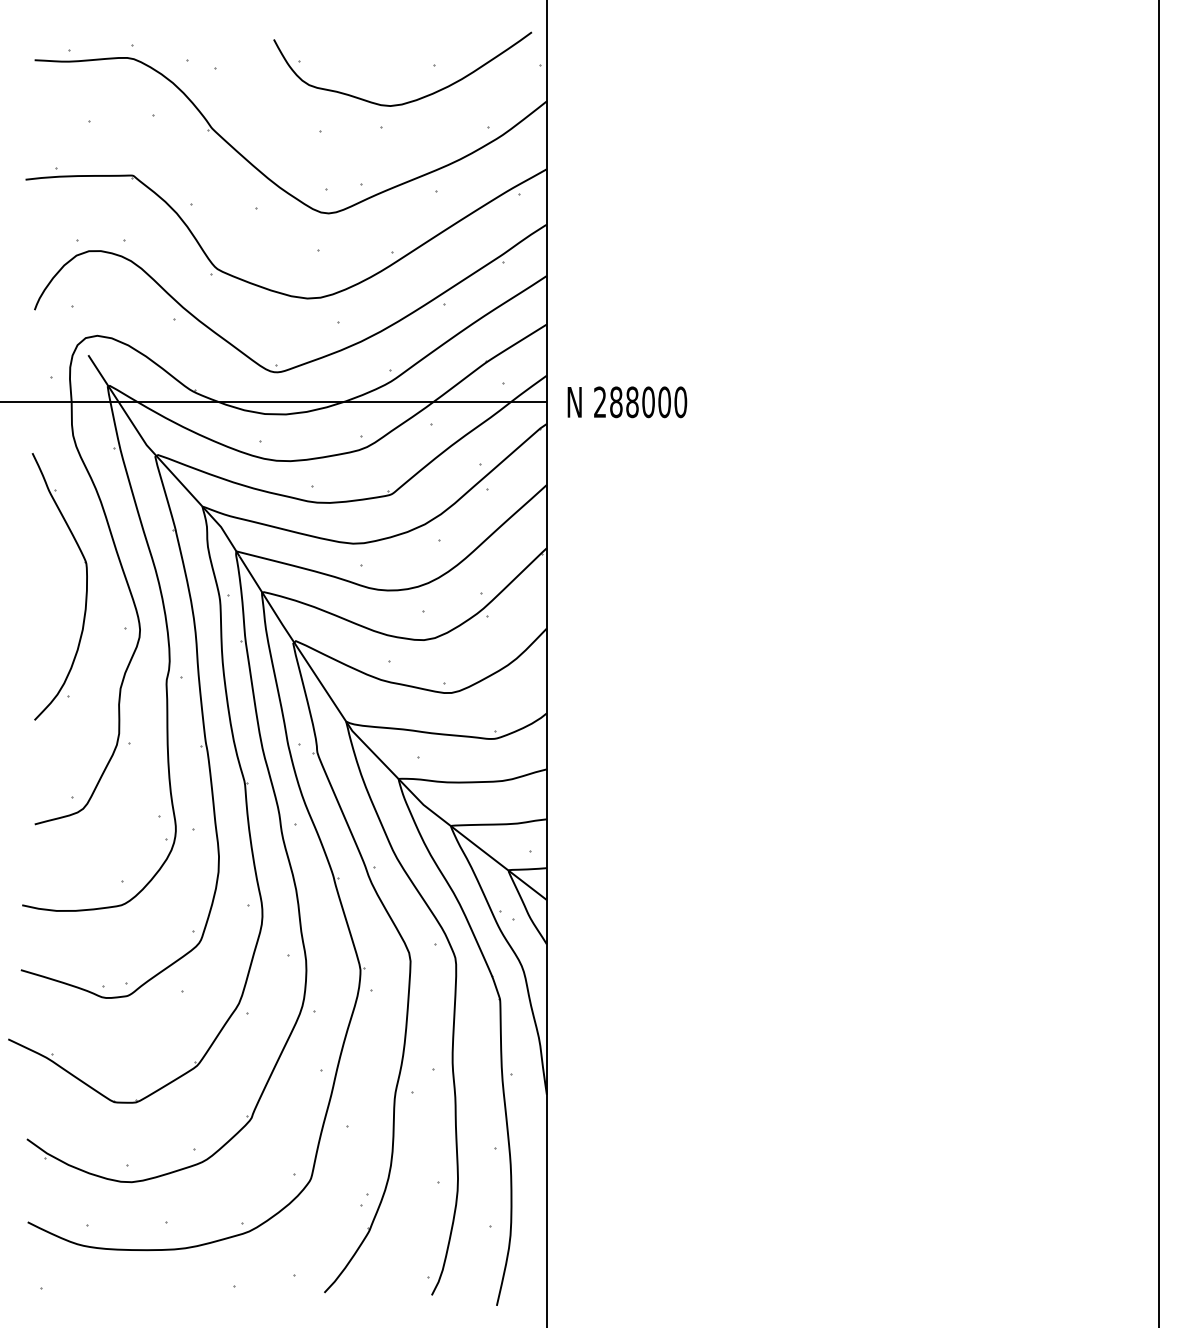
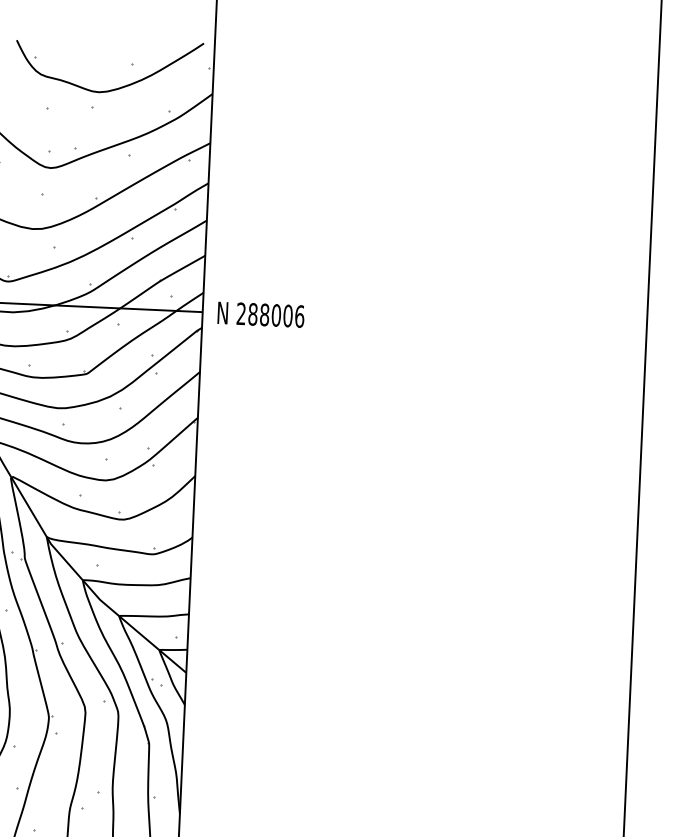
text: (680, 401) -> (299, 315), 288000 -> 288006

